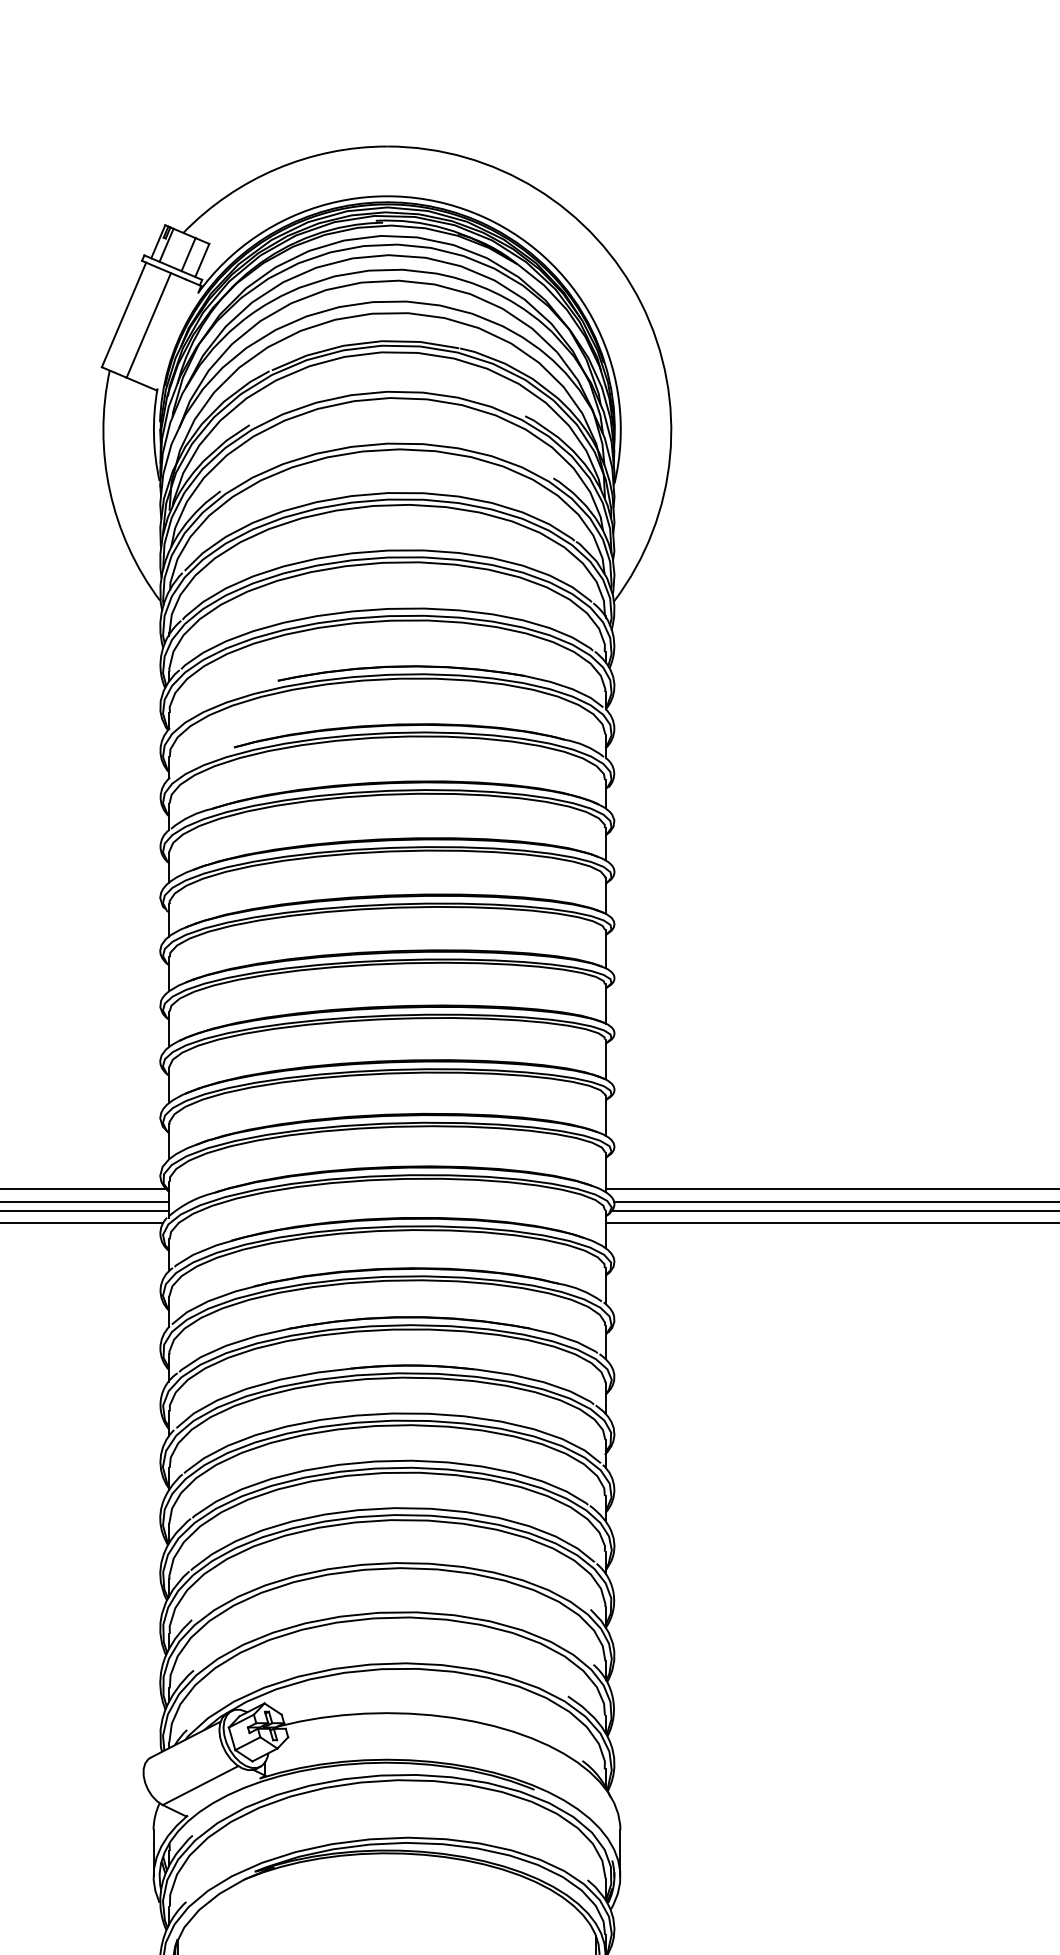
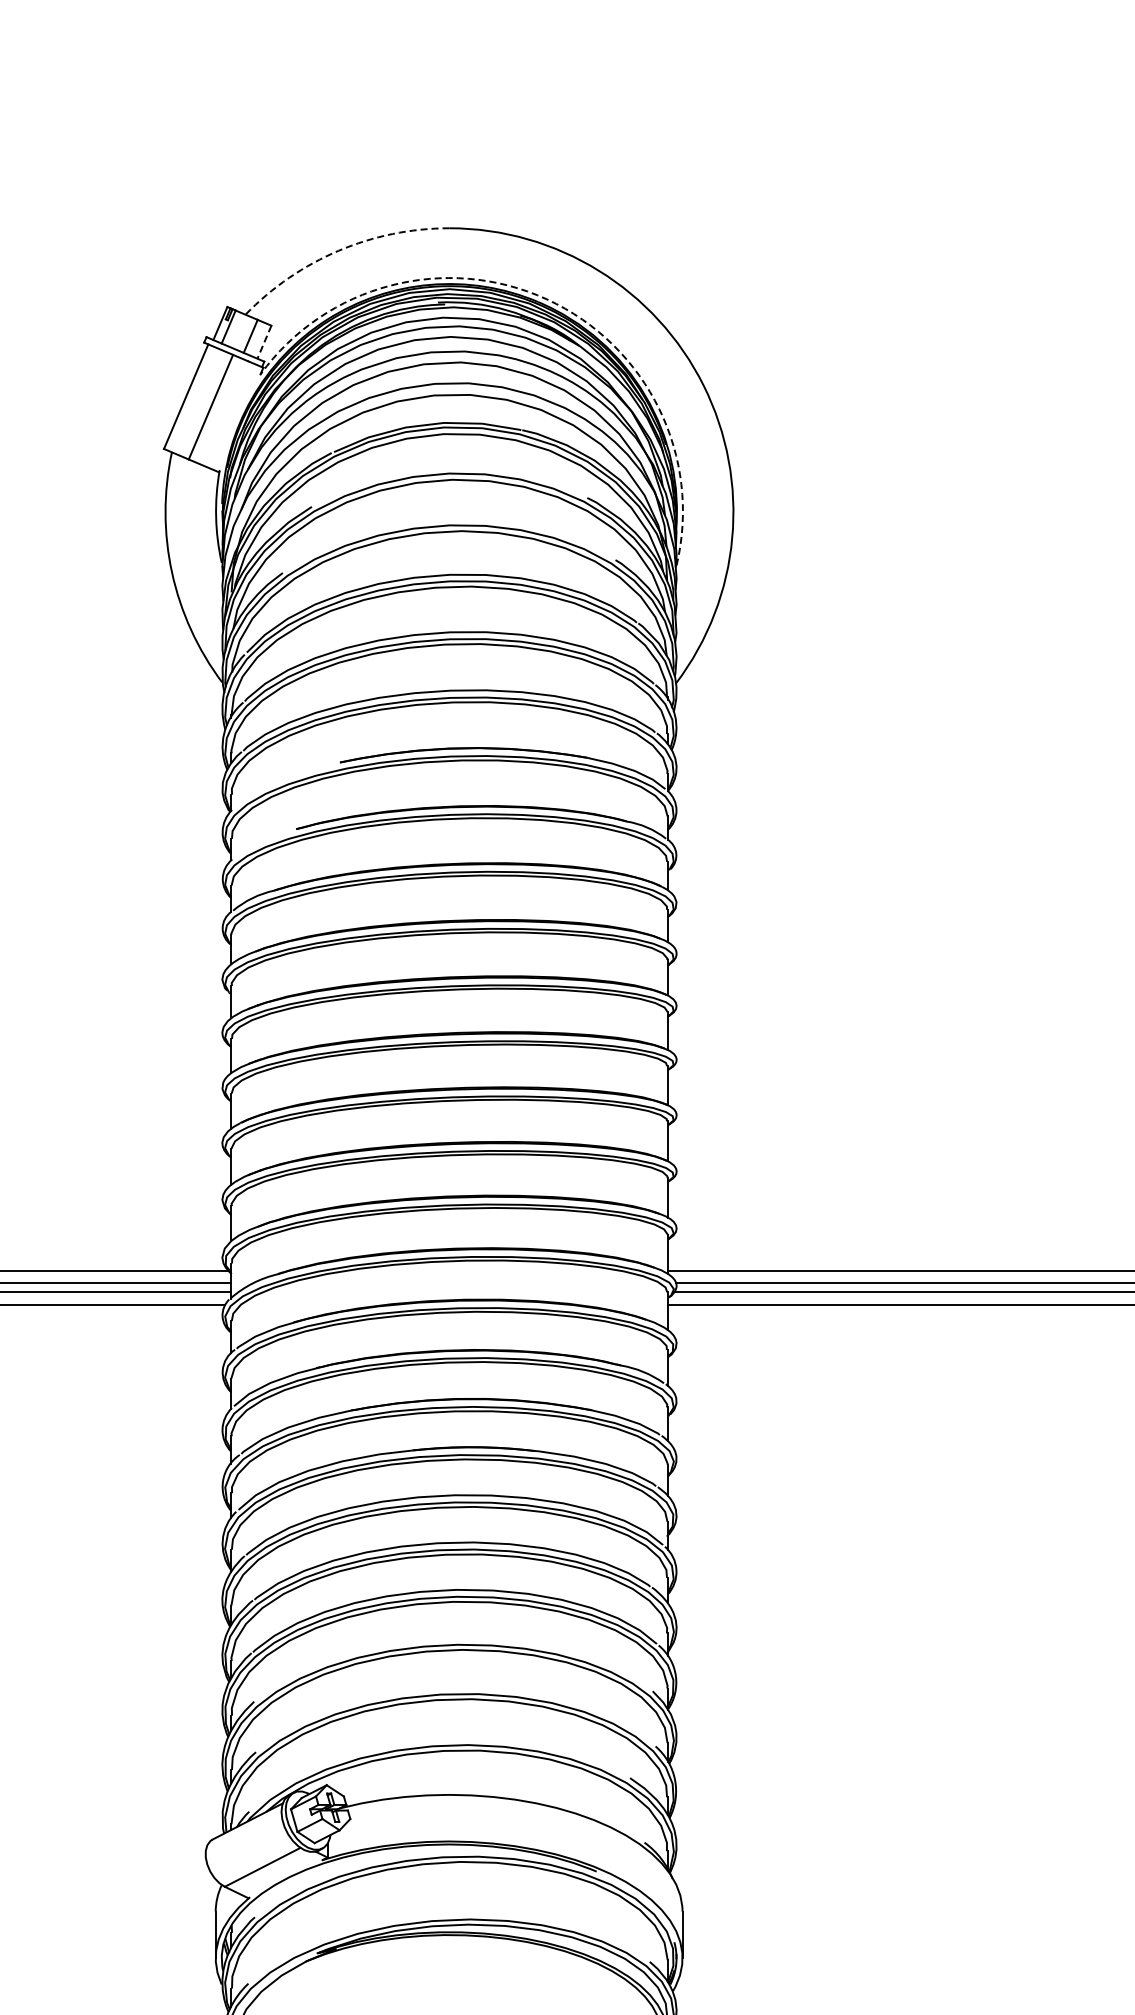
arc: (276, 168) -> (338, 250), solid -> dashed
arc: (484, 217) -> (546, 299), solid -> dashed
line: (202, 260) -> (264, 342), solid -> dashed

